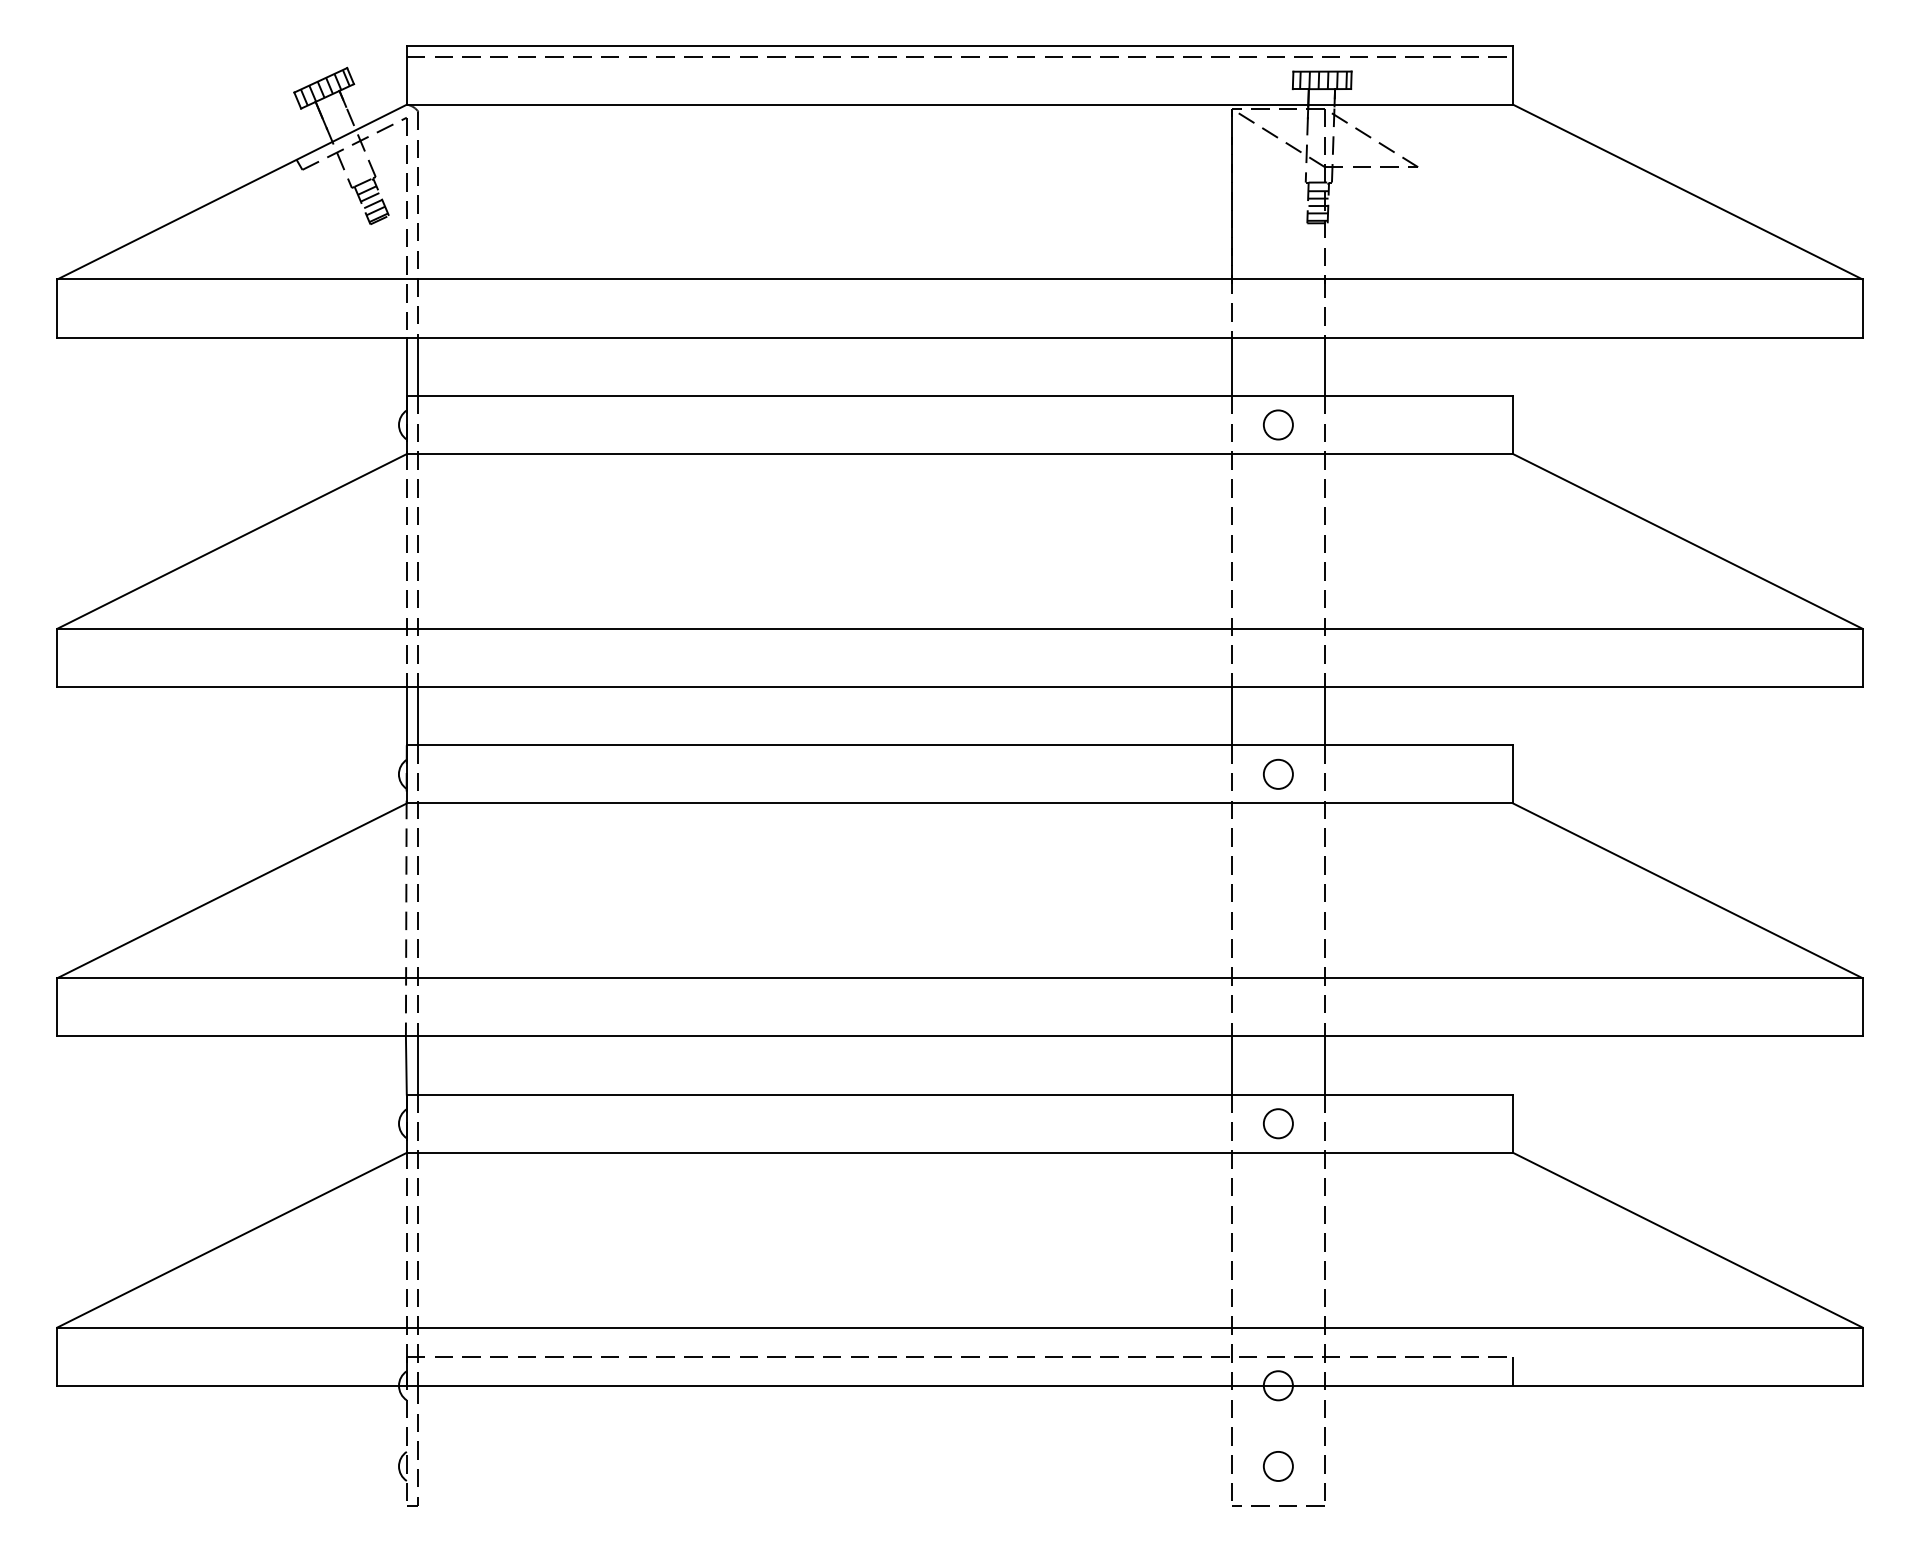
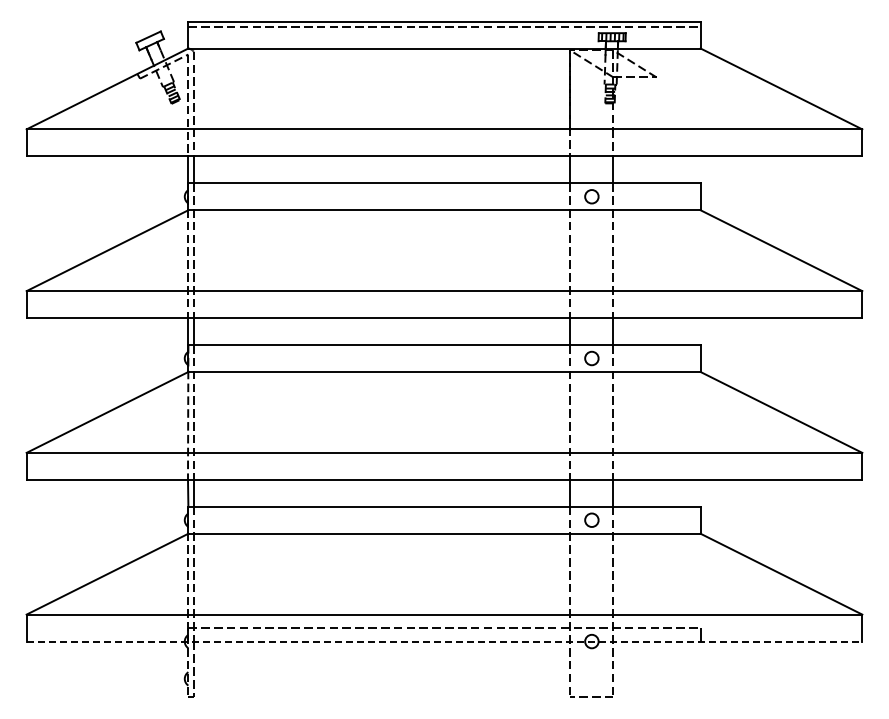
hatch: (324, 87) -> (150, 40), removed
line: (960, 1385) -> (444, 641), solid -> dashed
circle: (1277, 1465) -> (591, 678), removed

